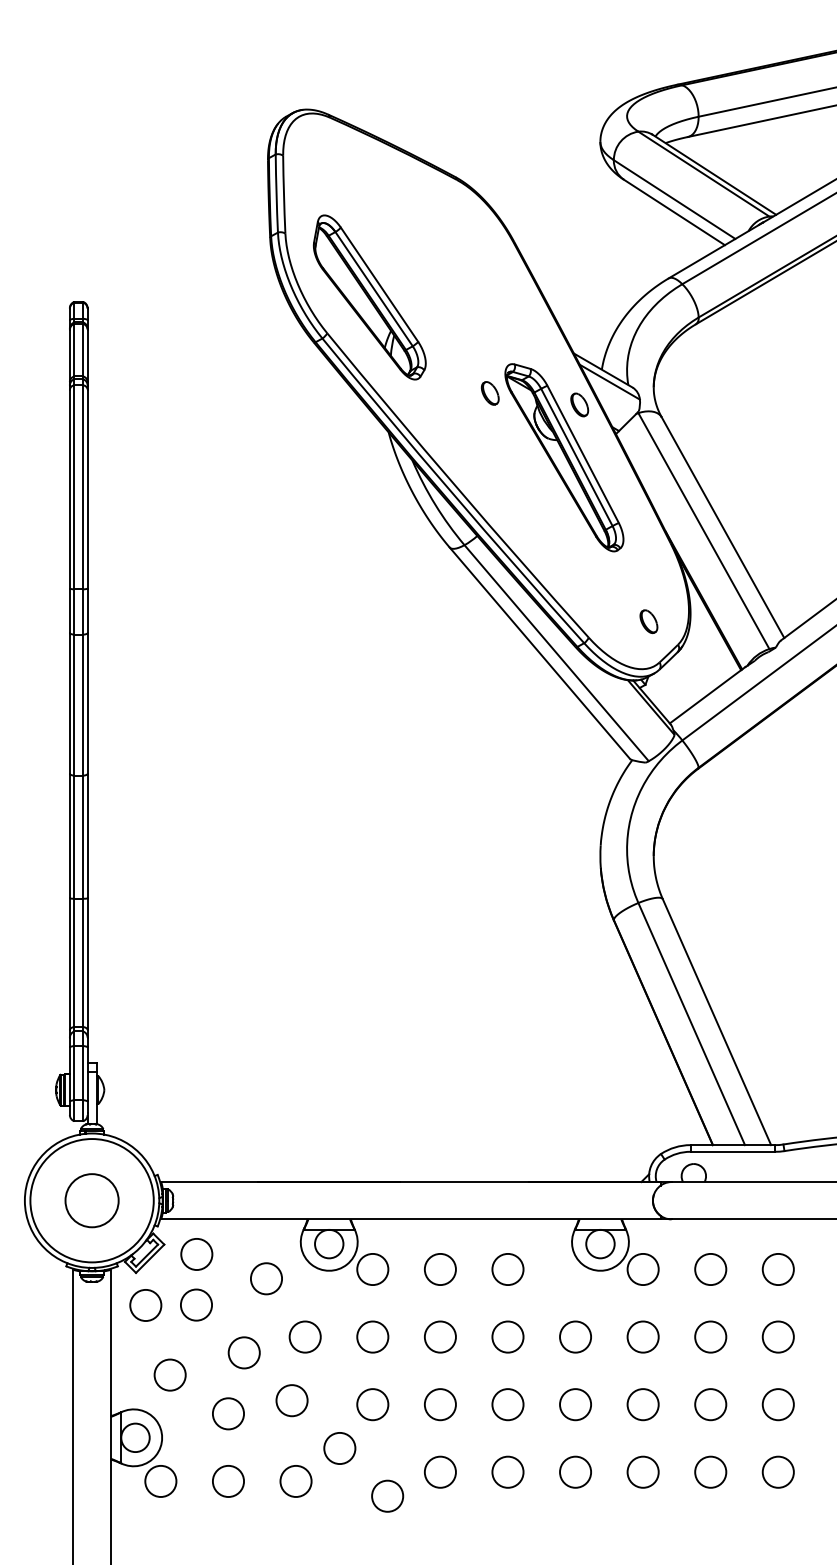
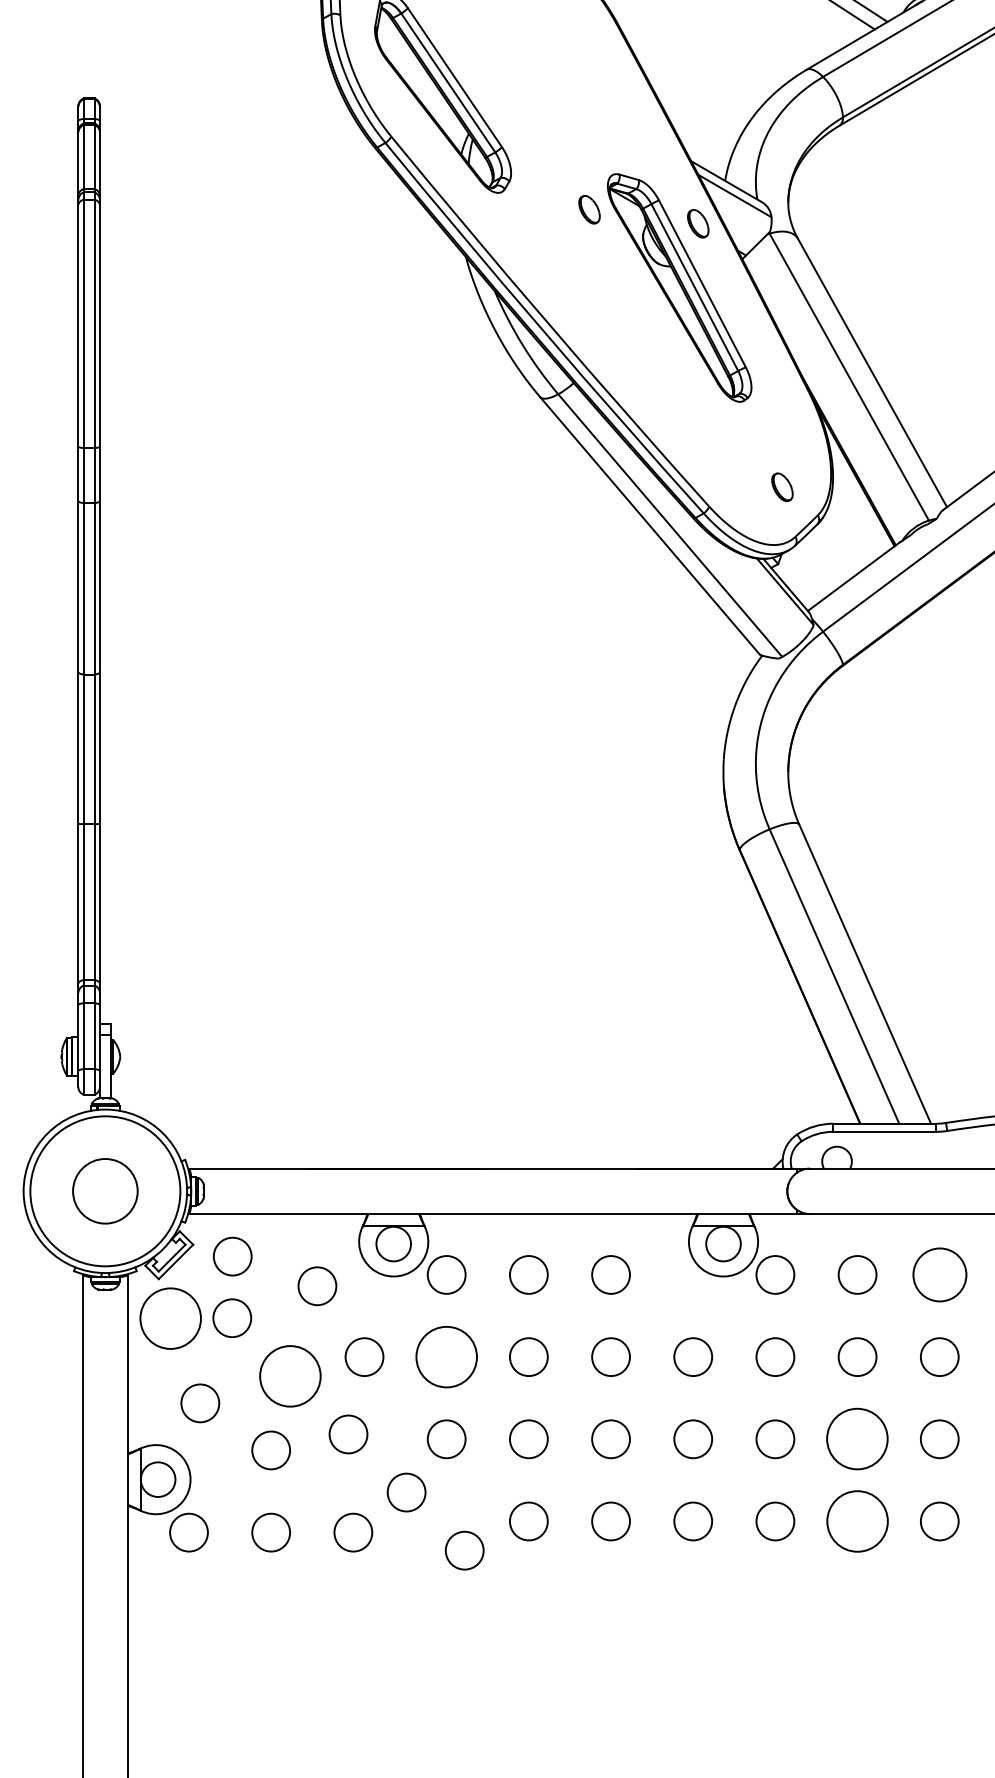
circle: (777, 1269) -> (938, 1274), size x1.4
circle: (145, 1305) -> (170, 1318), size x1.6
circle: (372, 1336) -> (446, 1356), size x1.6
circle: (243, 1352) -> (289, 1375), size x1.6
circle: (710, 1404) -> (857, 1439), size x1.6
circle: (710, 1471) -> (857, 1520), size x1.6

